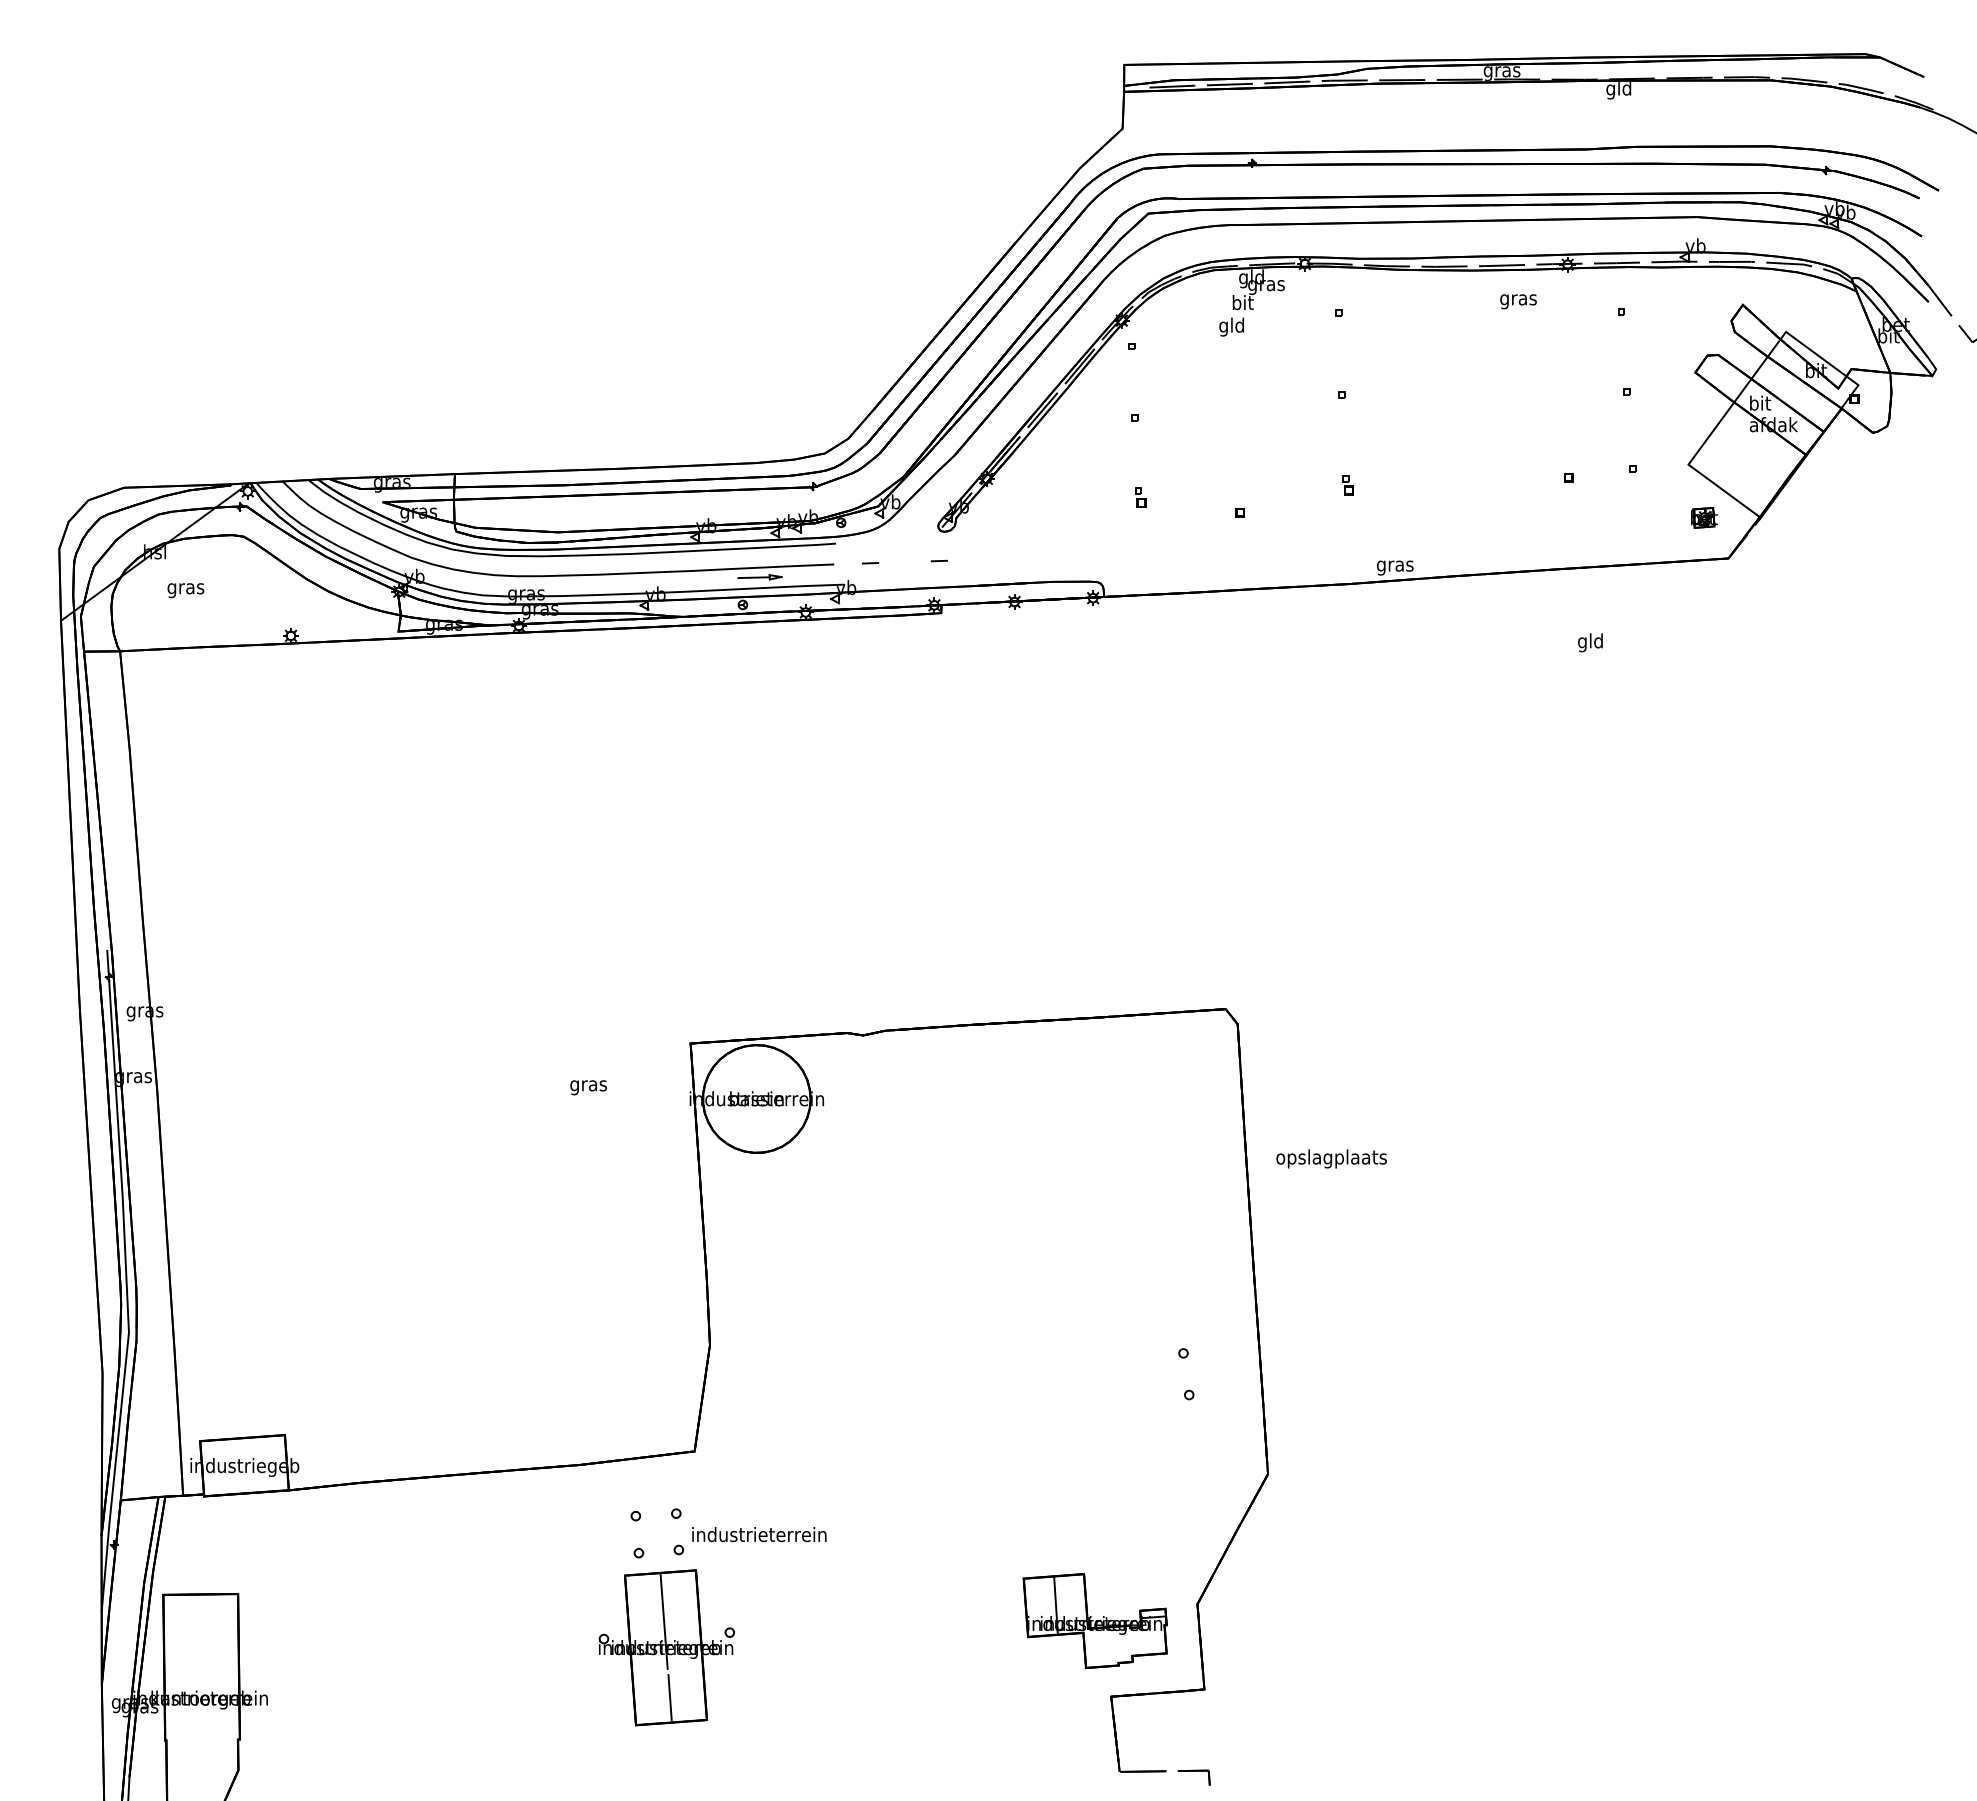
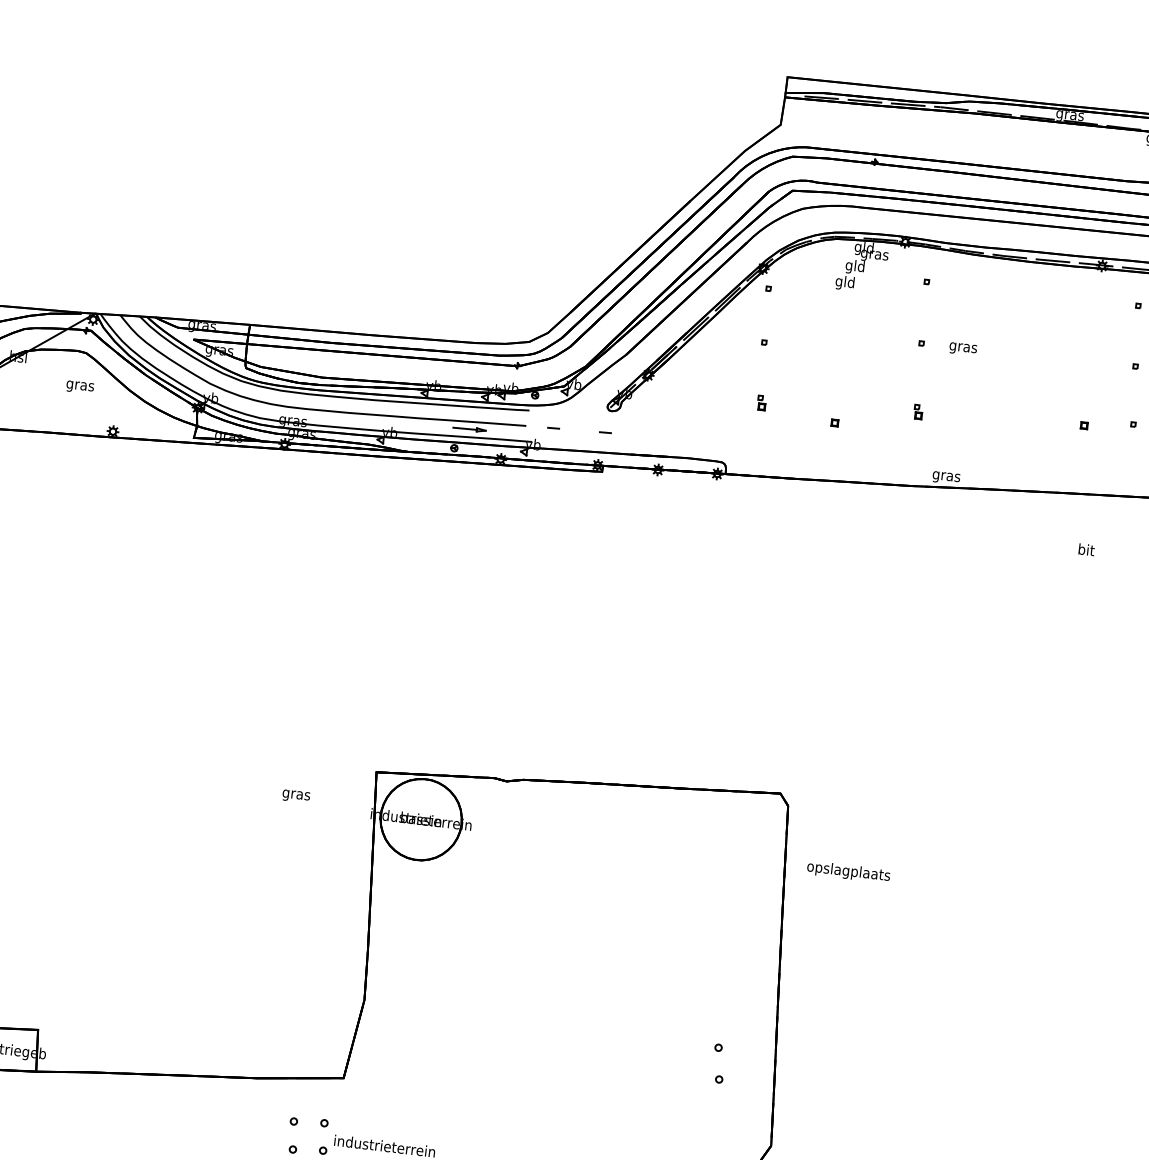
text: (1518, 301) -> (963, 348), moved
text: (1242, 304) -> (855, 267), bit -> gld
text: (185, 590) -> (79, 387), moved
text: (1590, 642) -> (1086, 550), gld -> bit
text: (1331, 1158) -> (848, 871), moved

